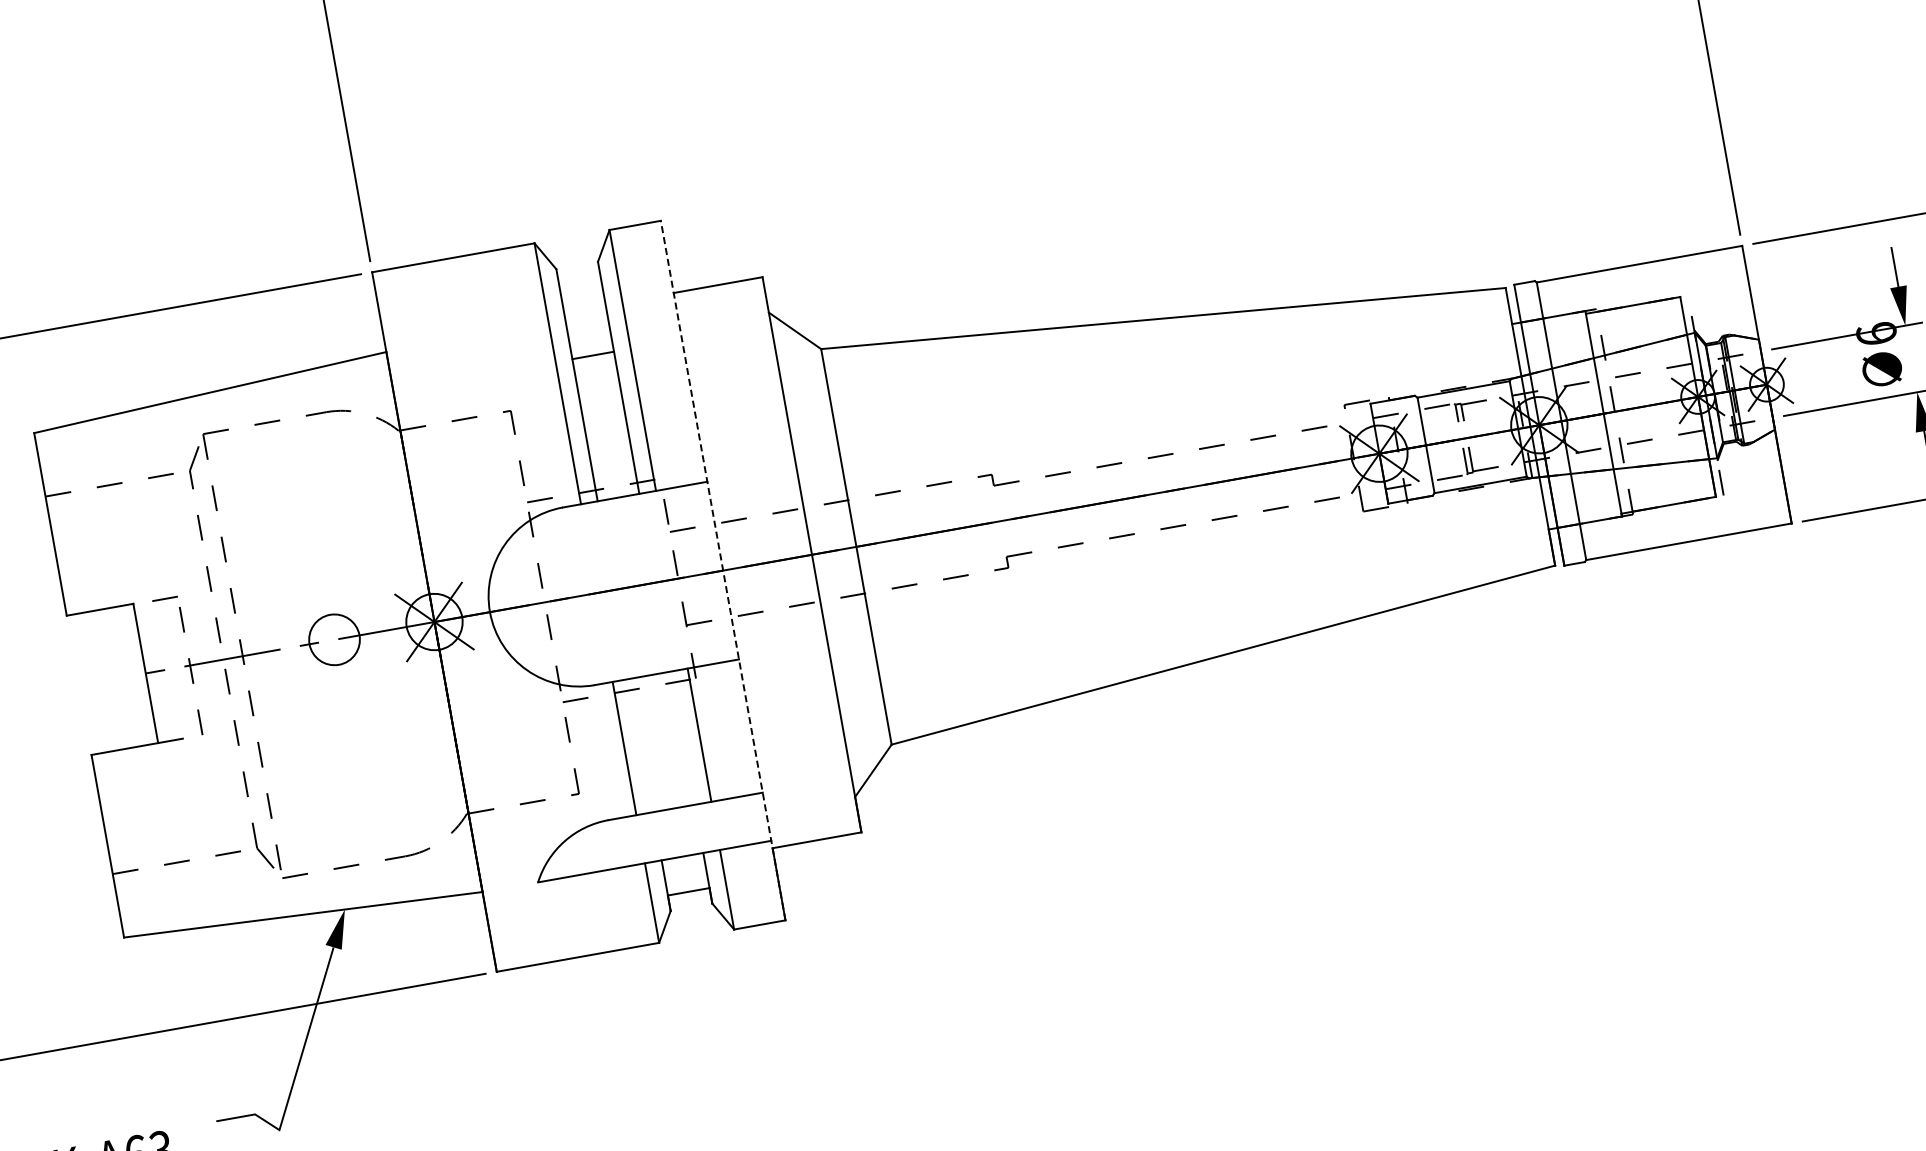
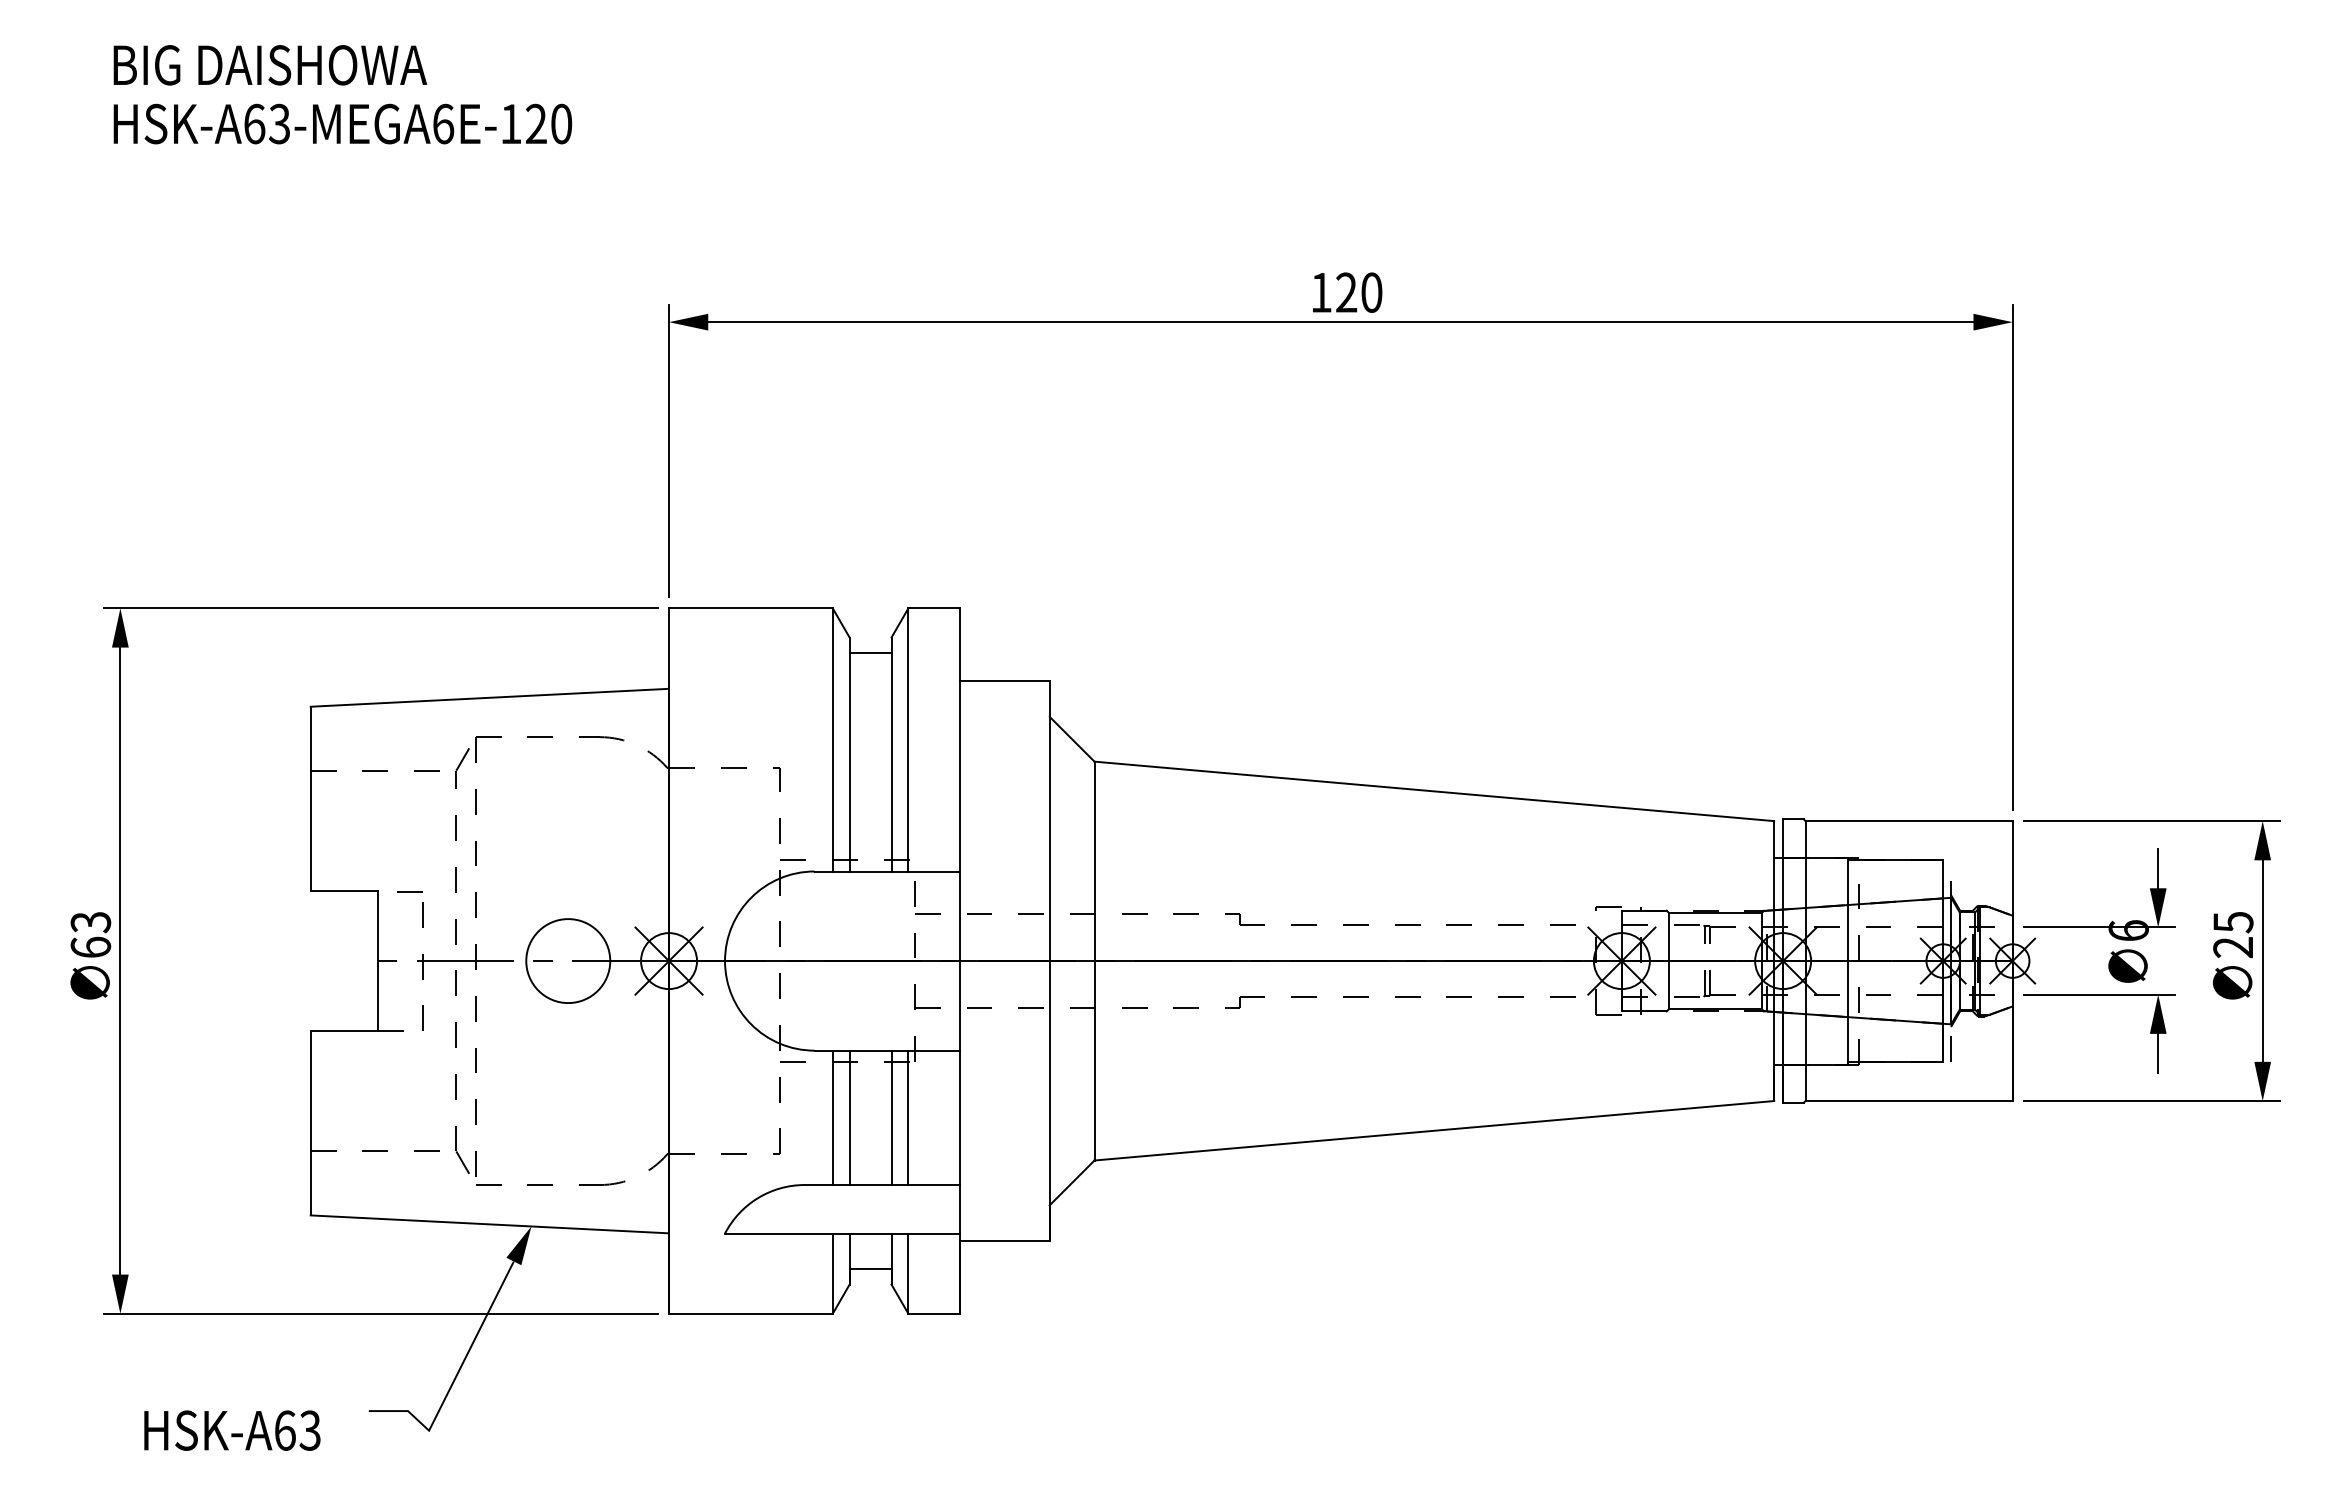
line: (593, 355) -> (870, 653), moved
line: (723, 570) -> (960, 961), dashed -> solid
circle: (334, 640) -> (568, 961), size x1.67
line: (682, 737) -> (891, 1117), added
line: (641, 745) -> (849, 1117), added

